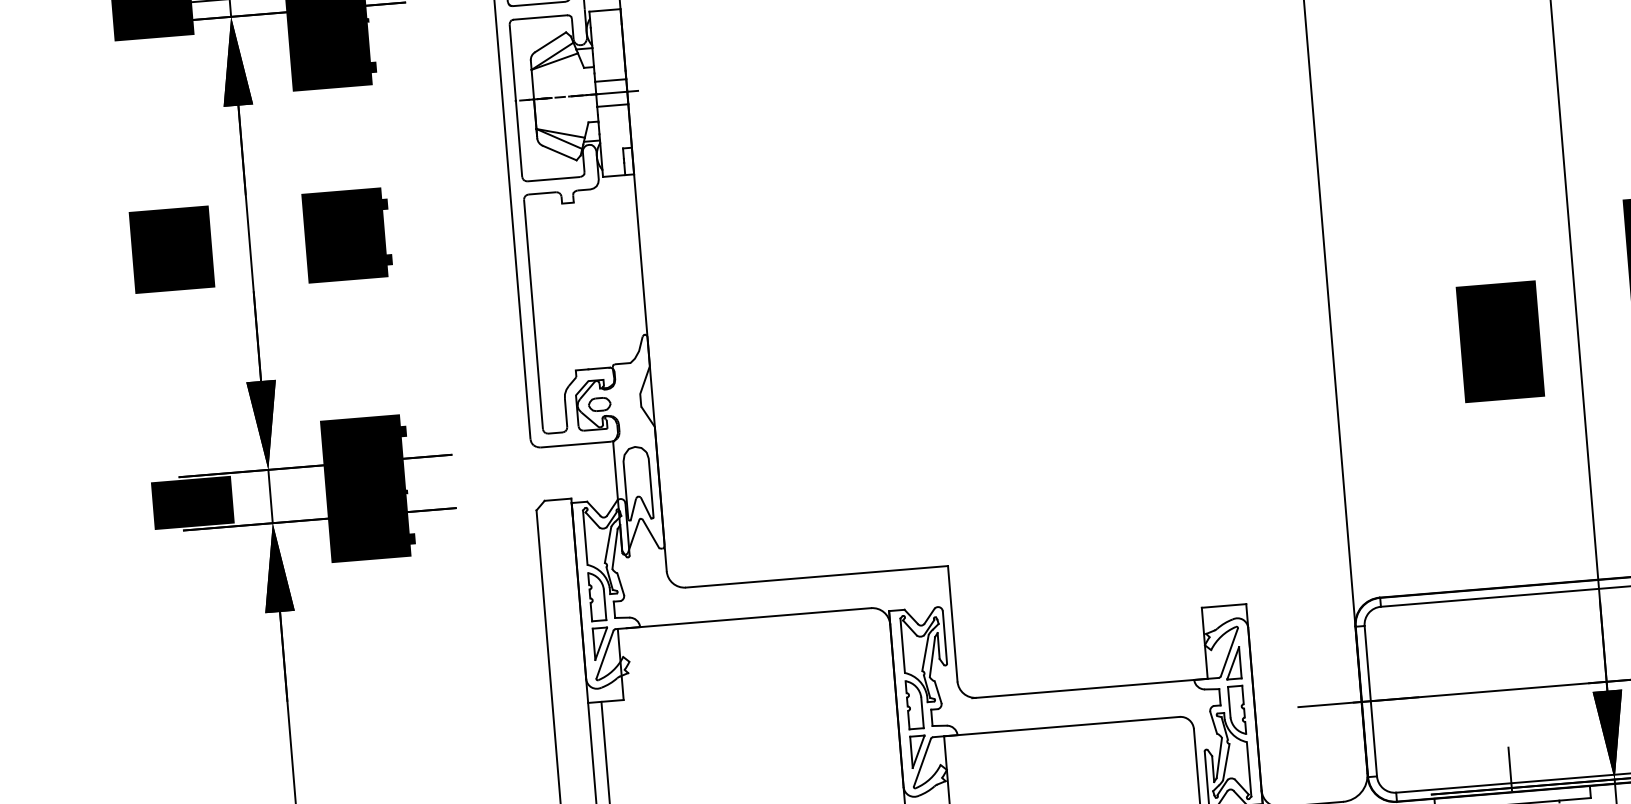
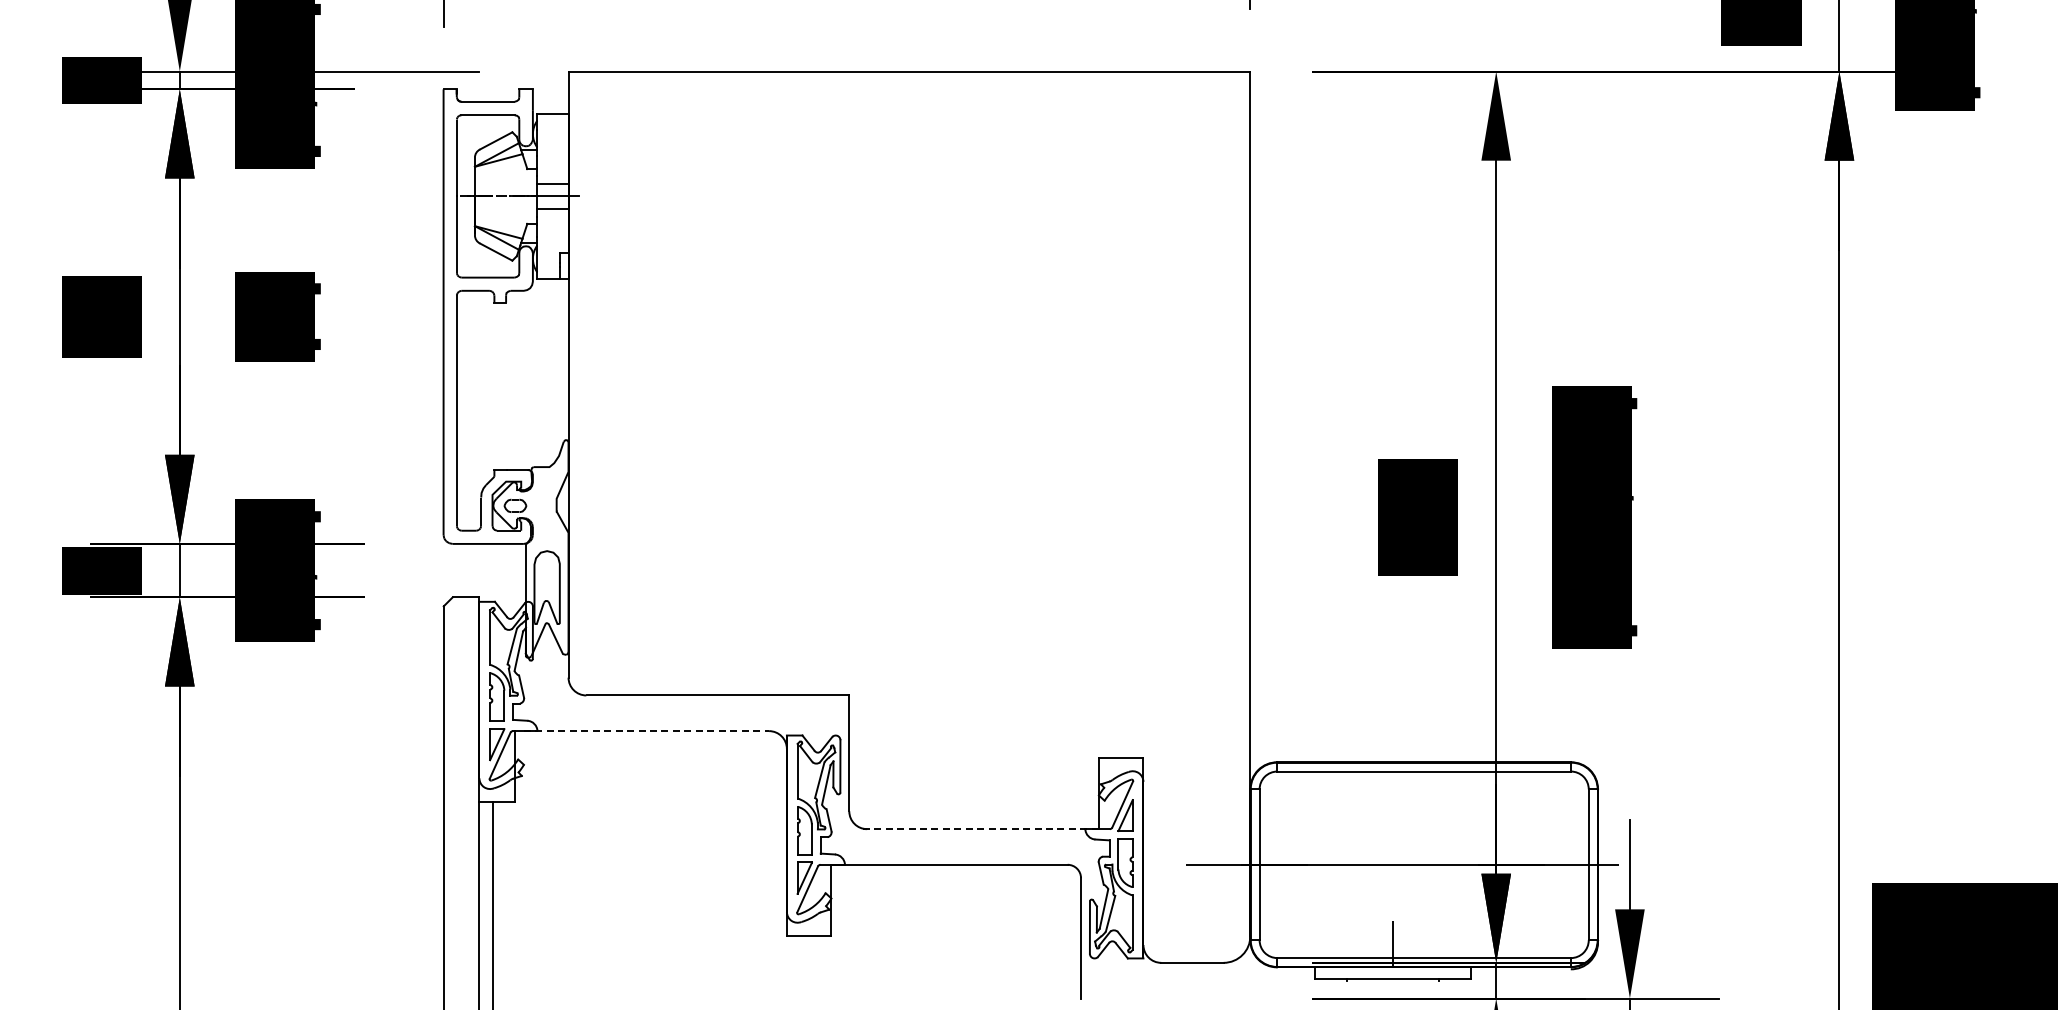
line: (748, 618) -> (646, 731), solid -> dashed
line: (1090, 688) -> (981, 829), solid -> dashed

